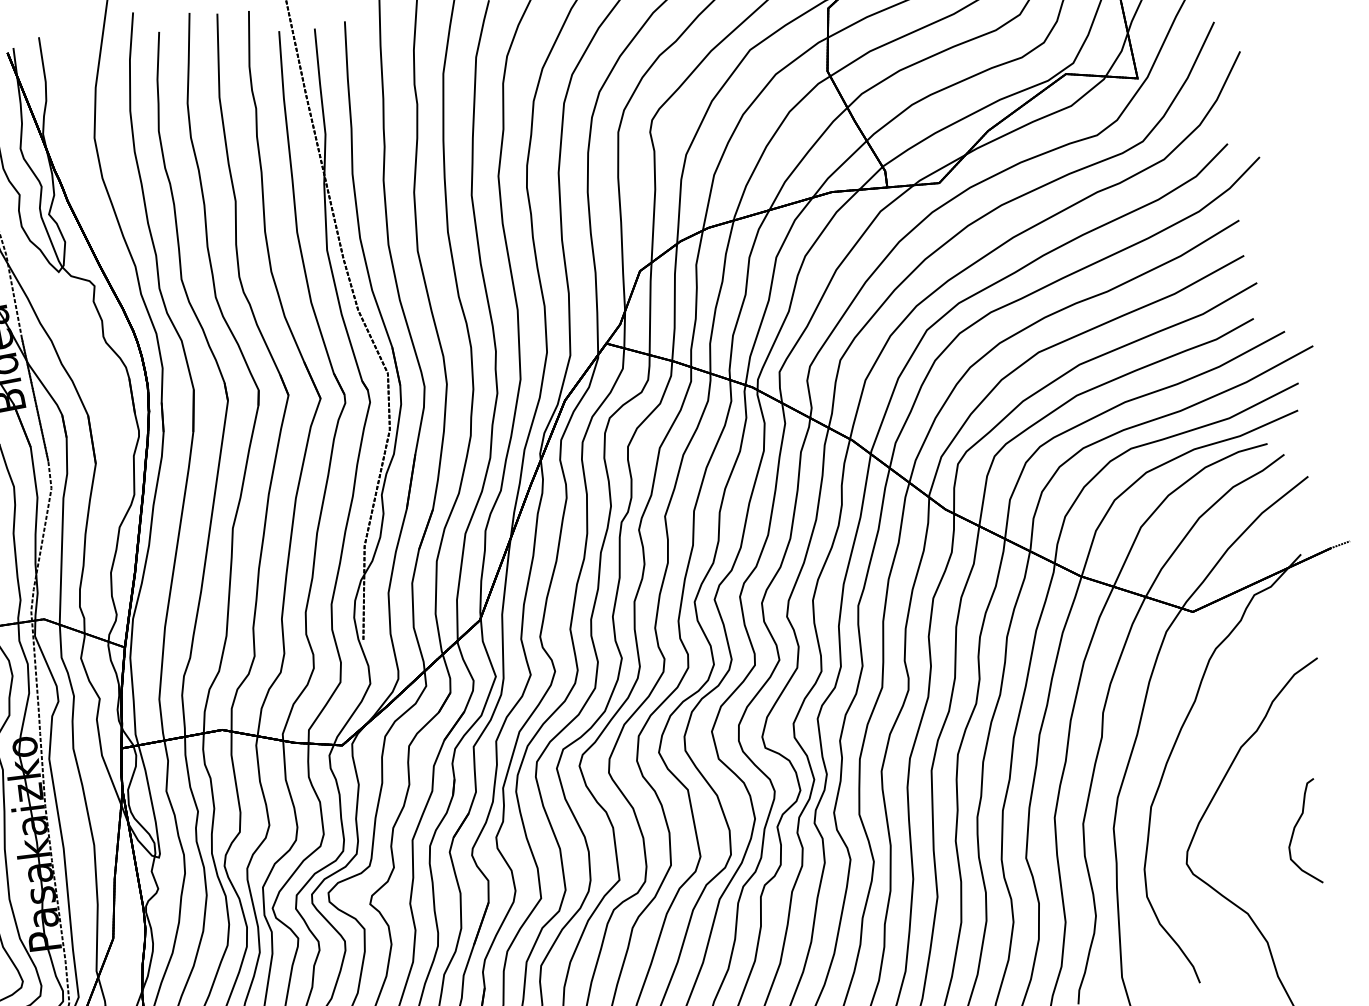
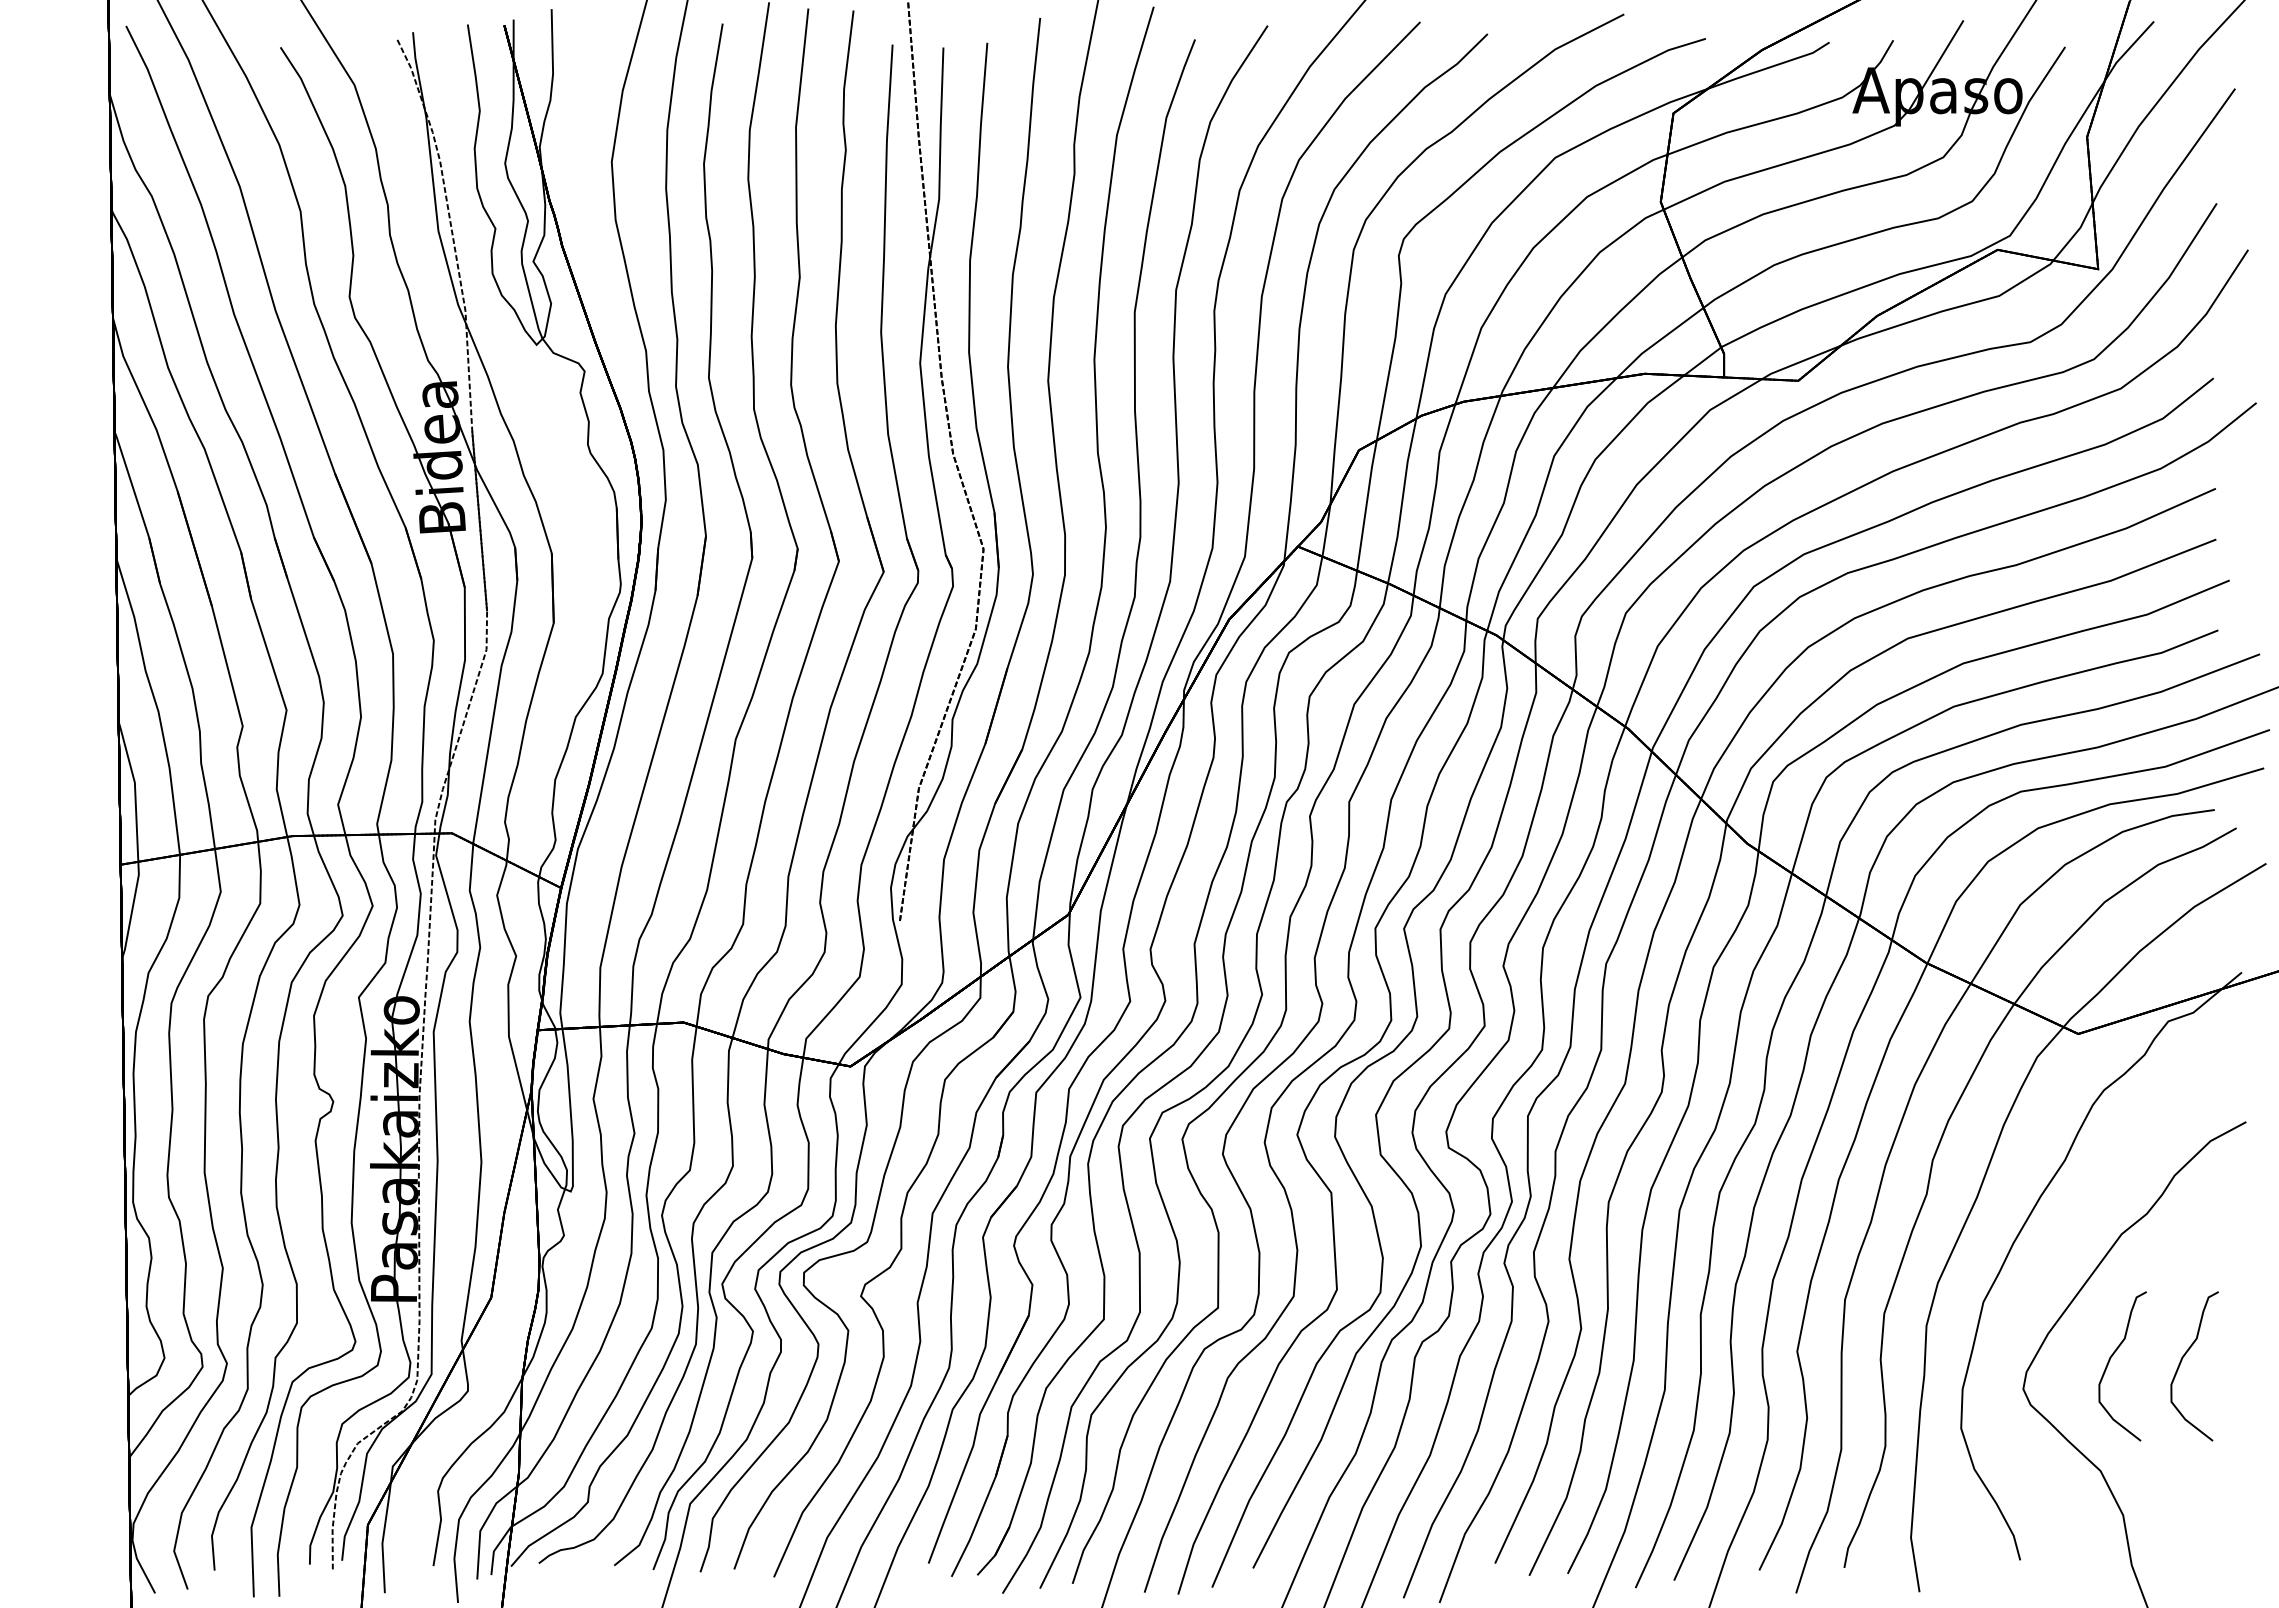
part: (1244, 836) -> (2110, 1360), added

